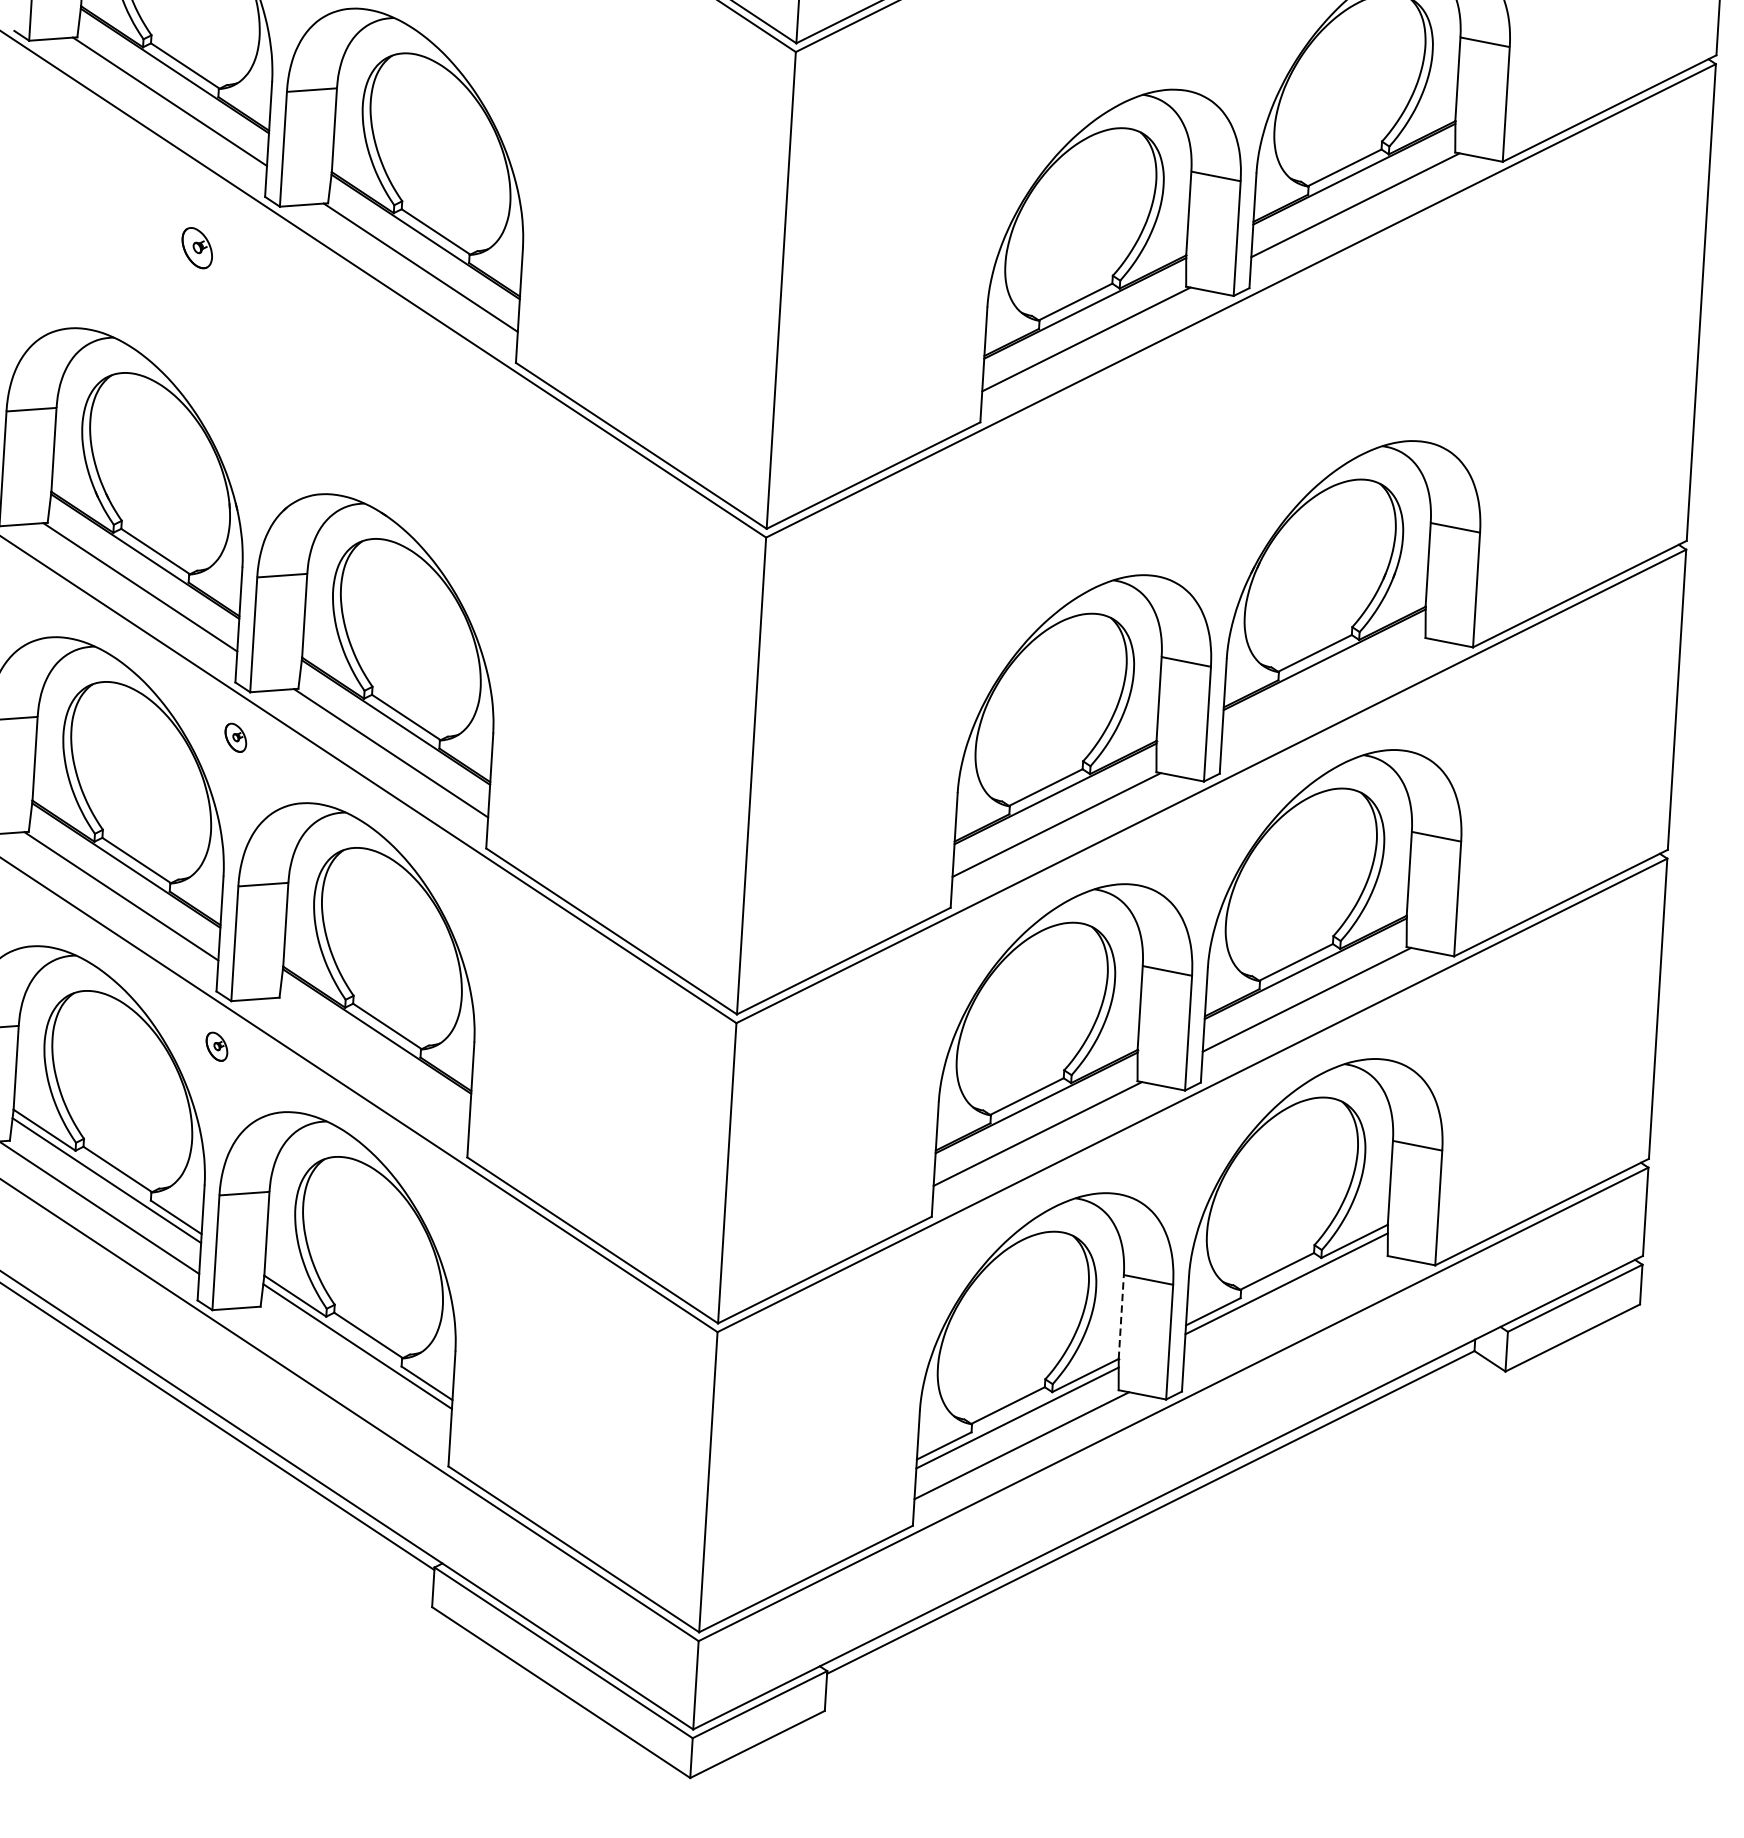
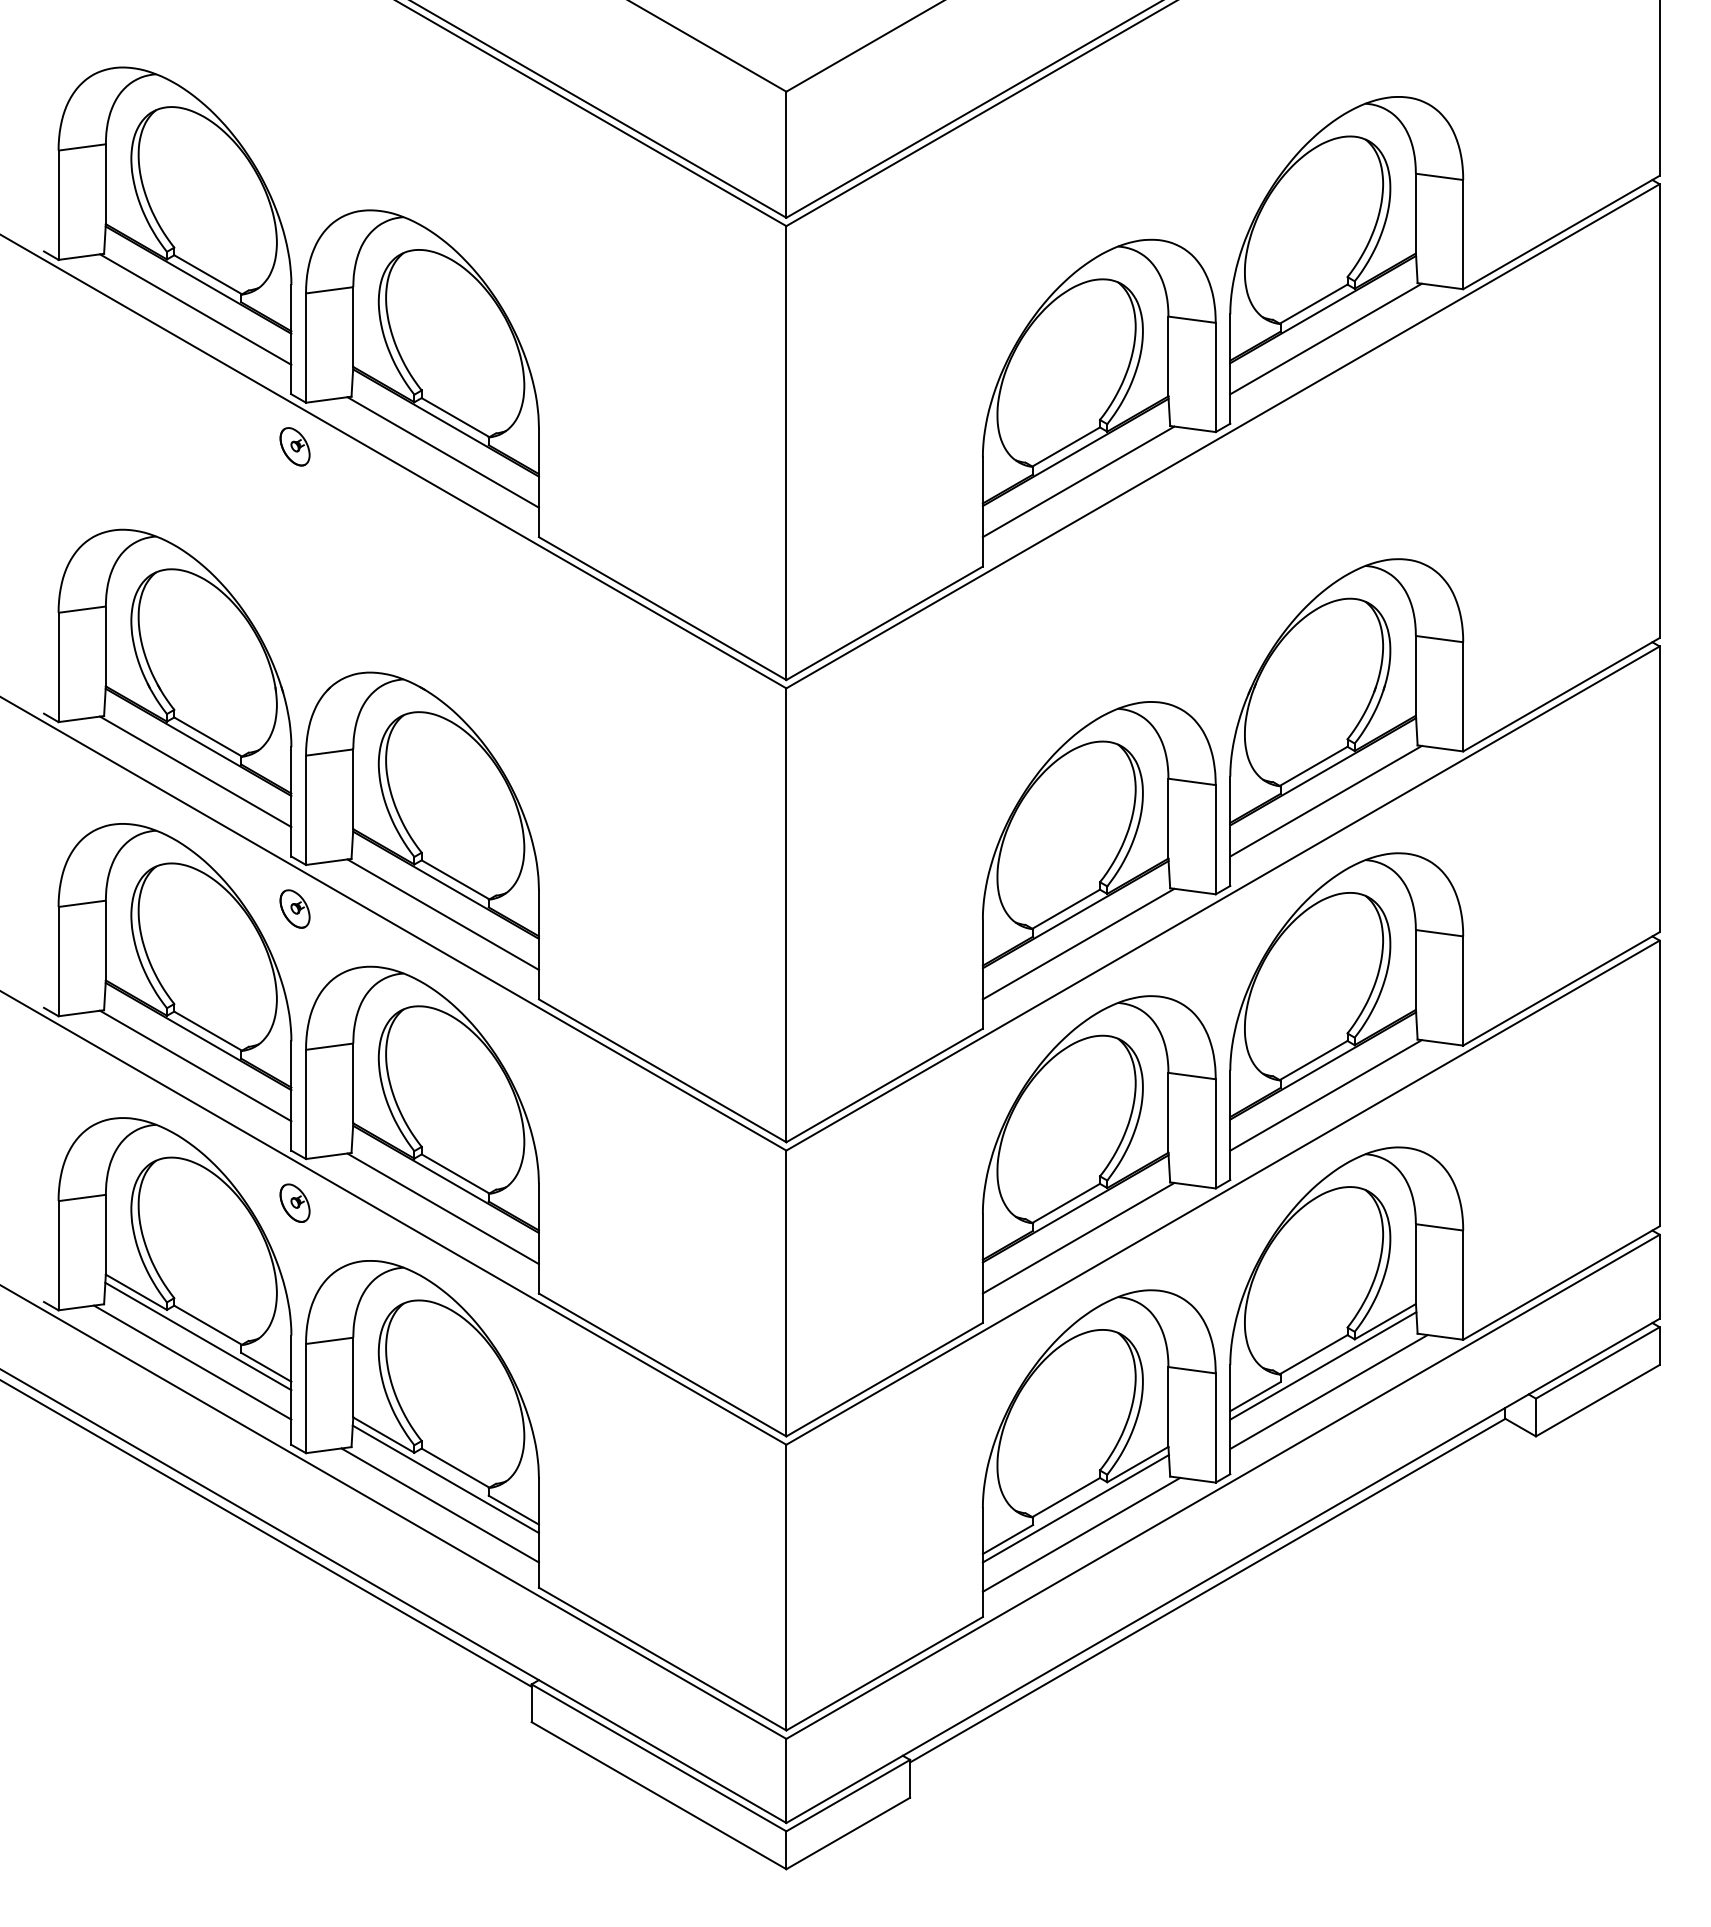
part: (196, 247) -> (294, 446), moved
line: (1325, 691) -> (1325, 801), added
part: (235, 737) -> (294, 908), size x1.43
part: (216, 1046) -> (294, 1202), size x1.43
line: (371, 1061) -> (442, 1208), added
line: (1290, 1311) -> (1328, 1391), added
line: (1121, 1316) -> (1168, 1406), dashed -> solid
line: (349, 1373) -> (439, 1505), added

